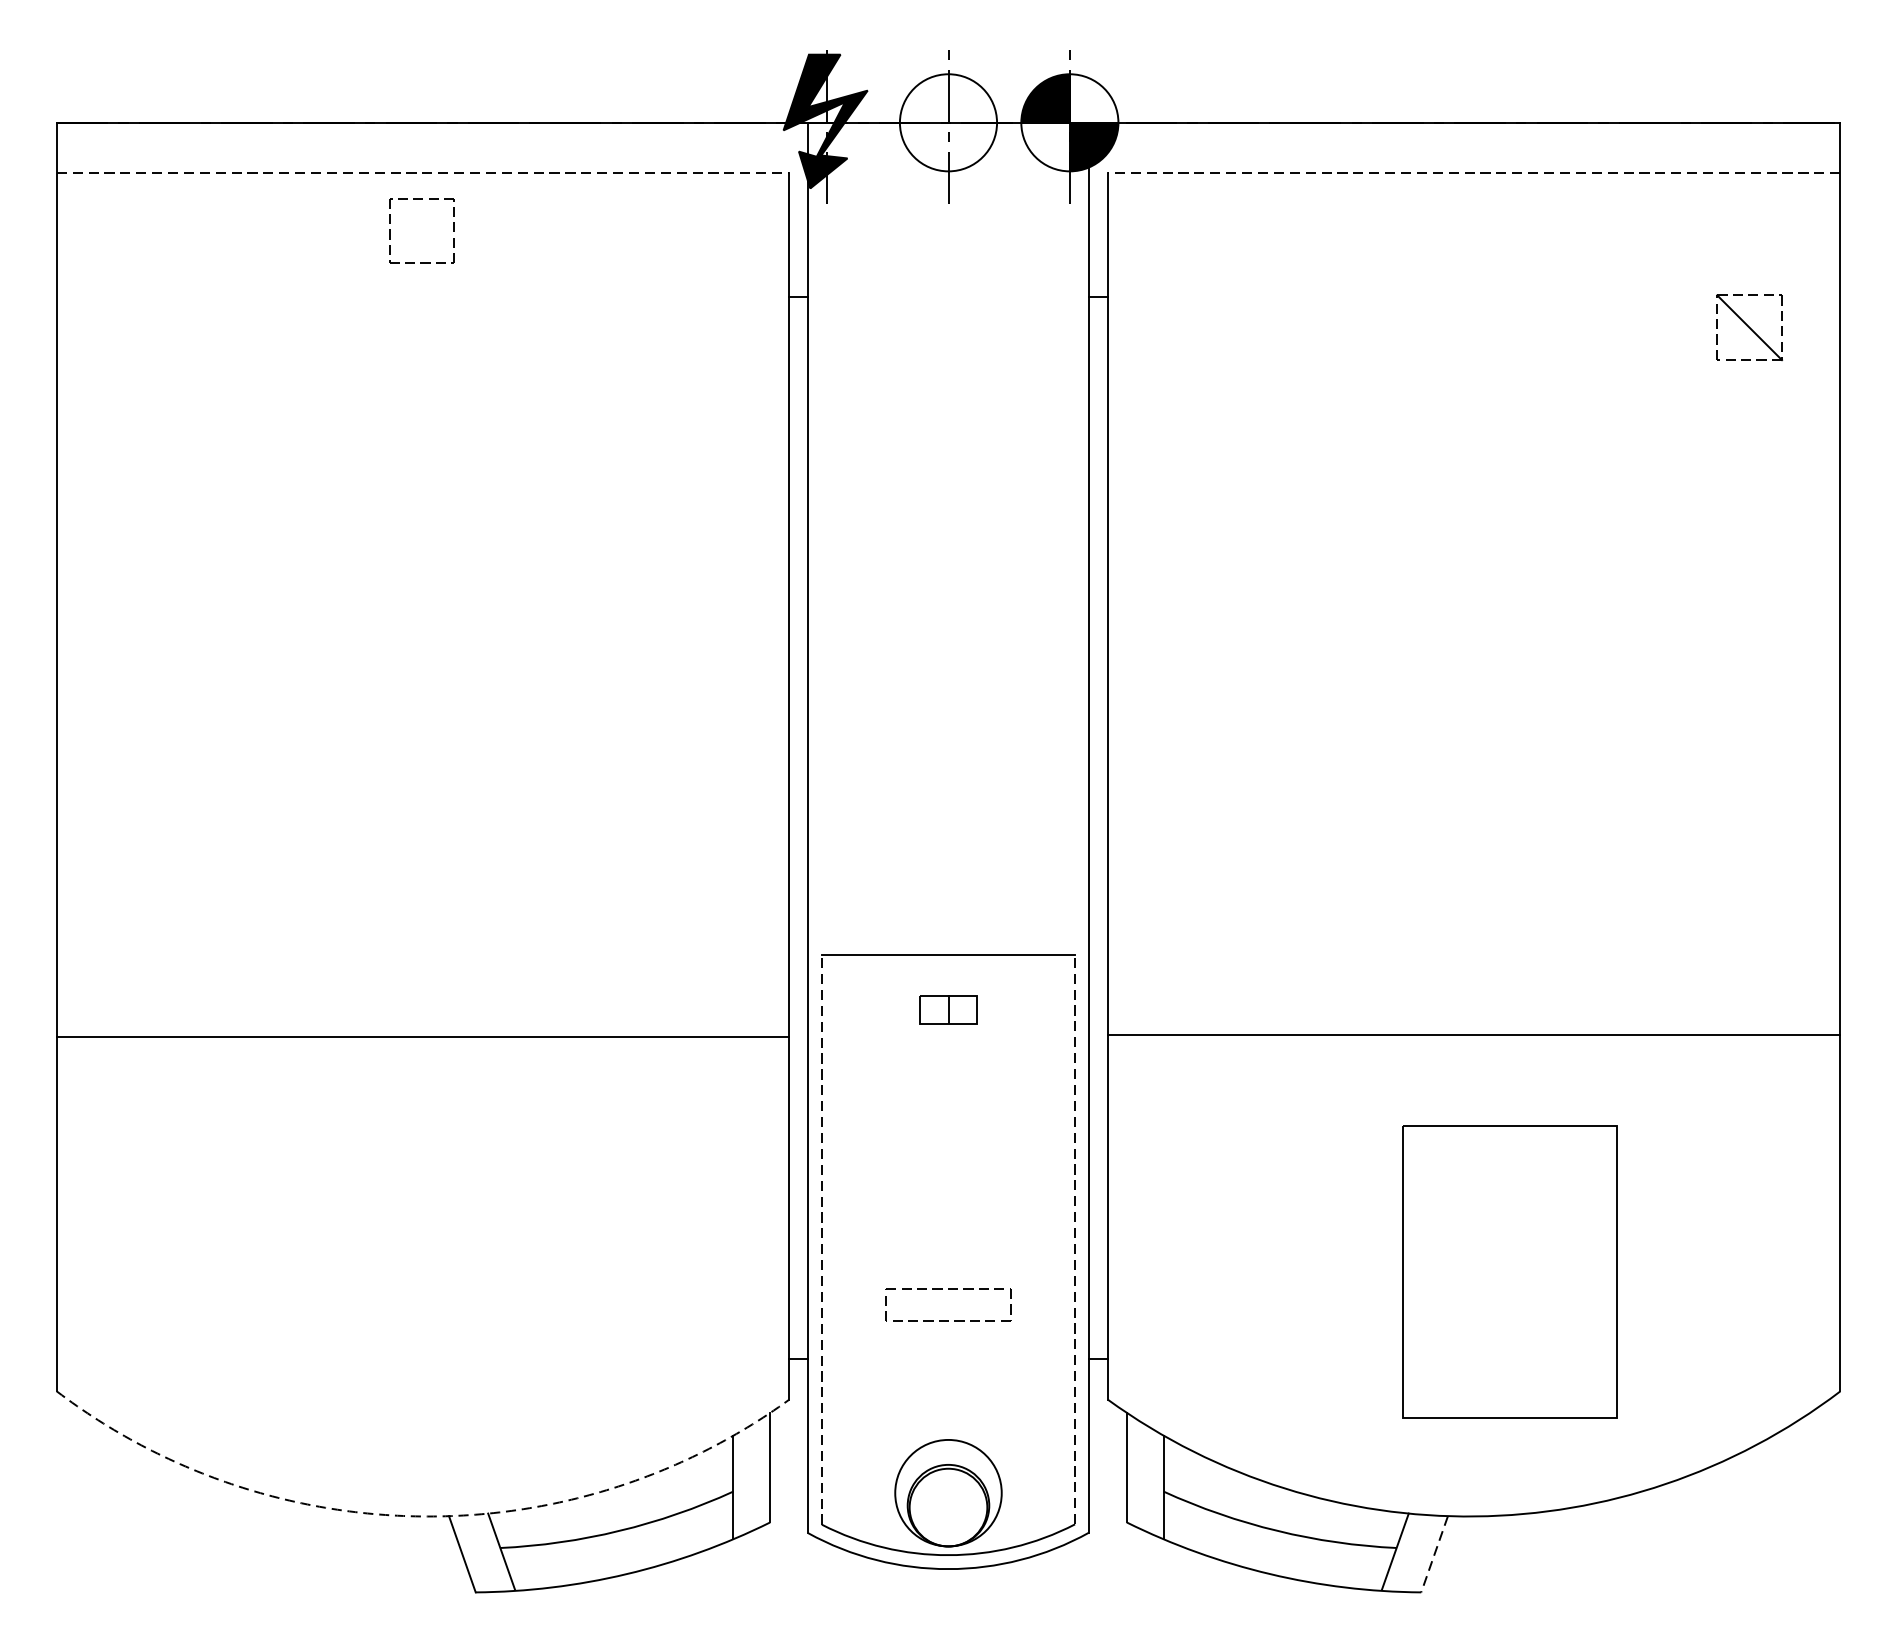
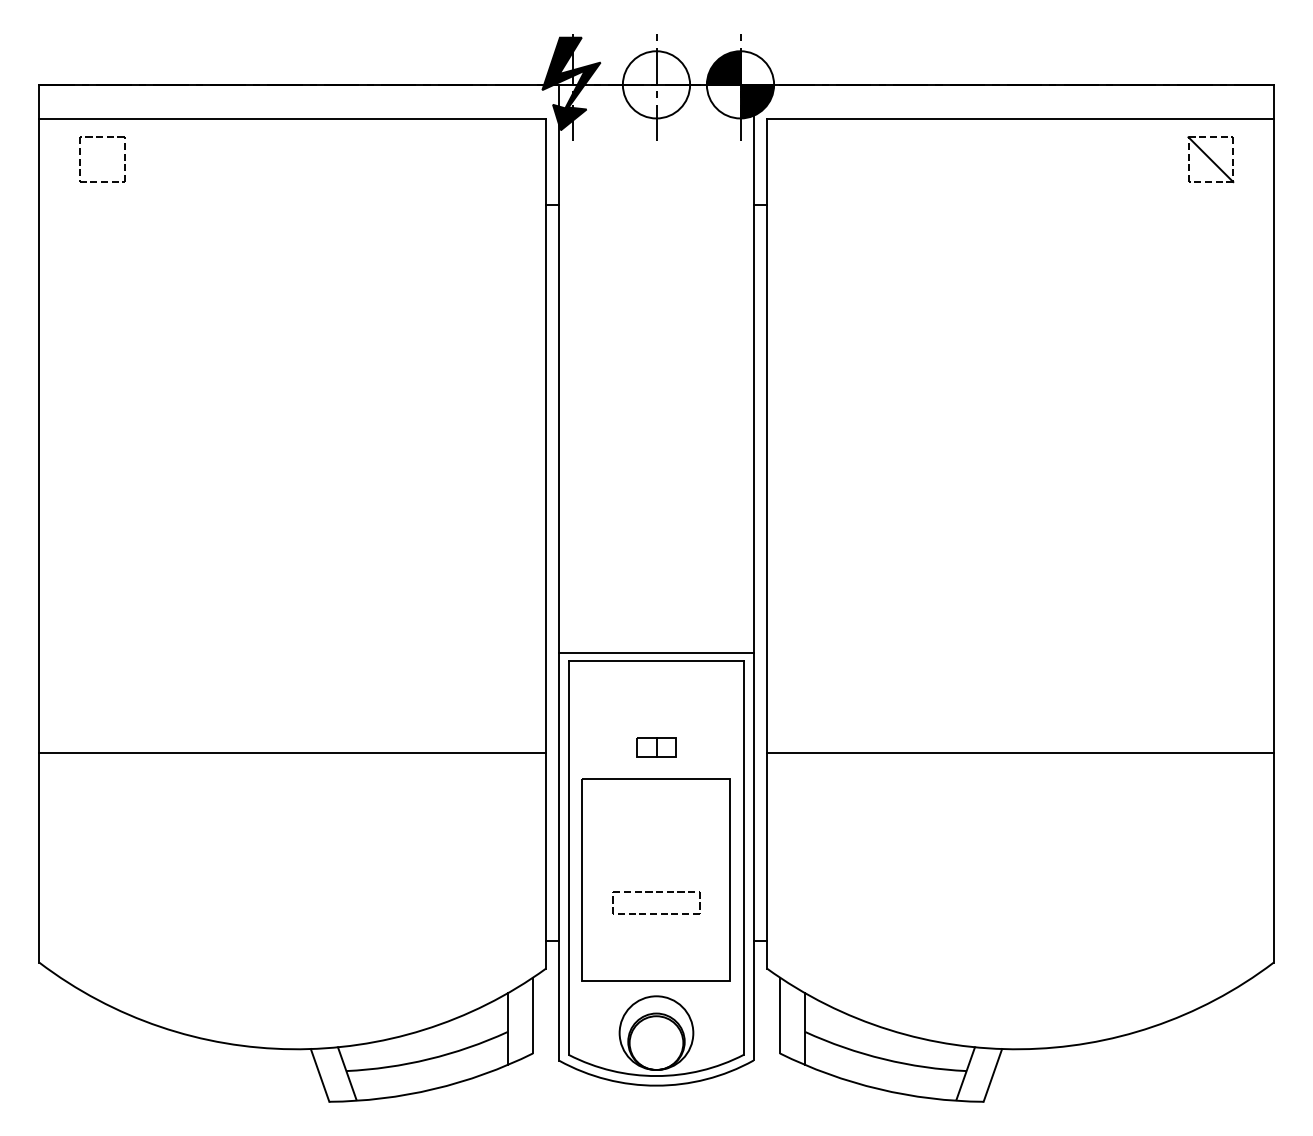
line: (423, 172) -> (293, 119), dashed -> solid
line: (1473, 172) -> (1019, 119), dashed -> solid
part: (422, 198) -> (102, 137), moved
part: (1749, 327) -> (1210, 159), moved
line: (948, 944) -> (656, 653), added
part: (948, 1009) -> (656, 747), moved
line: (1473, 1035) -> (1019, 753), moved
line: (422, 1037) -> (292, 753), moved
line: (821, 1239) -> (568, 857), dashed -> solid
line: (1075, 1239) -> (744, 857), dashed -> solid
part: (1509, 1271) -> (655, 879), moved
arc: (421, 1516) -> (291, 1049), dashed -> solid
line: (1434, 1554) -> (992, 1075), dashed -> solid

